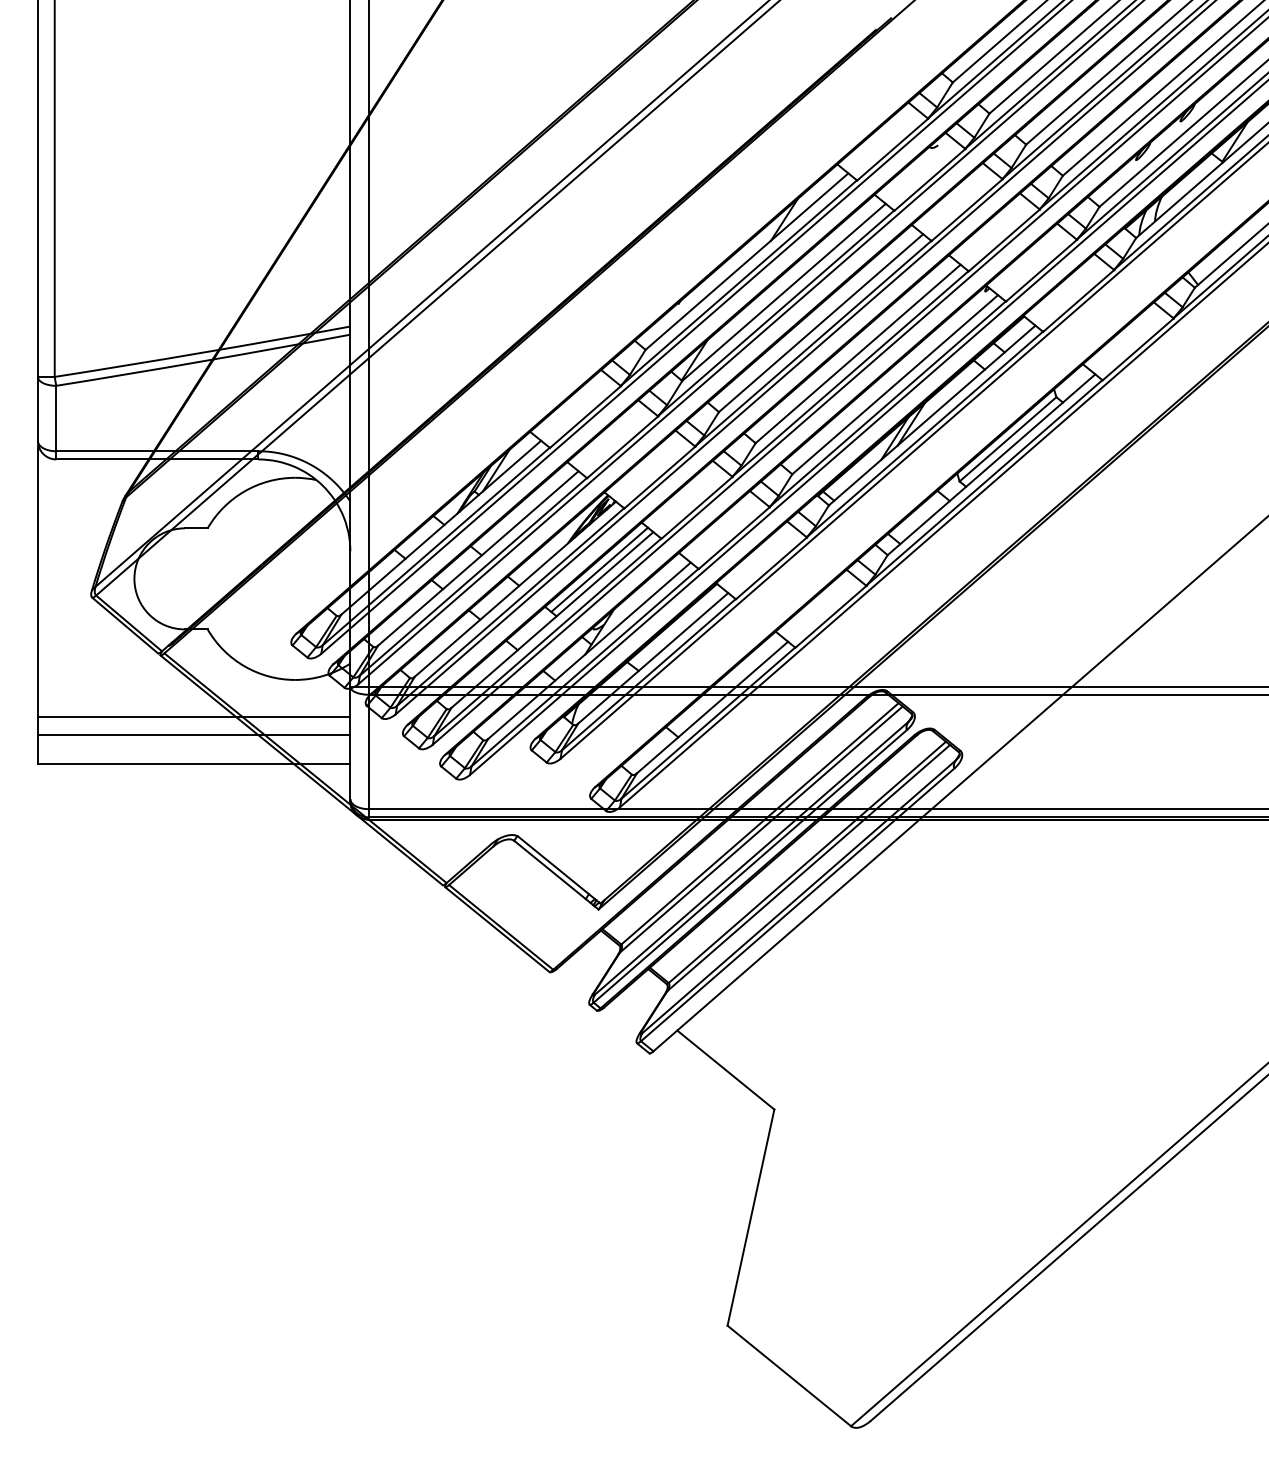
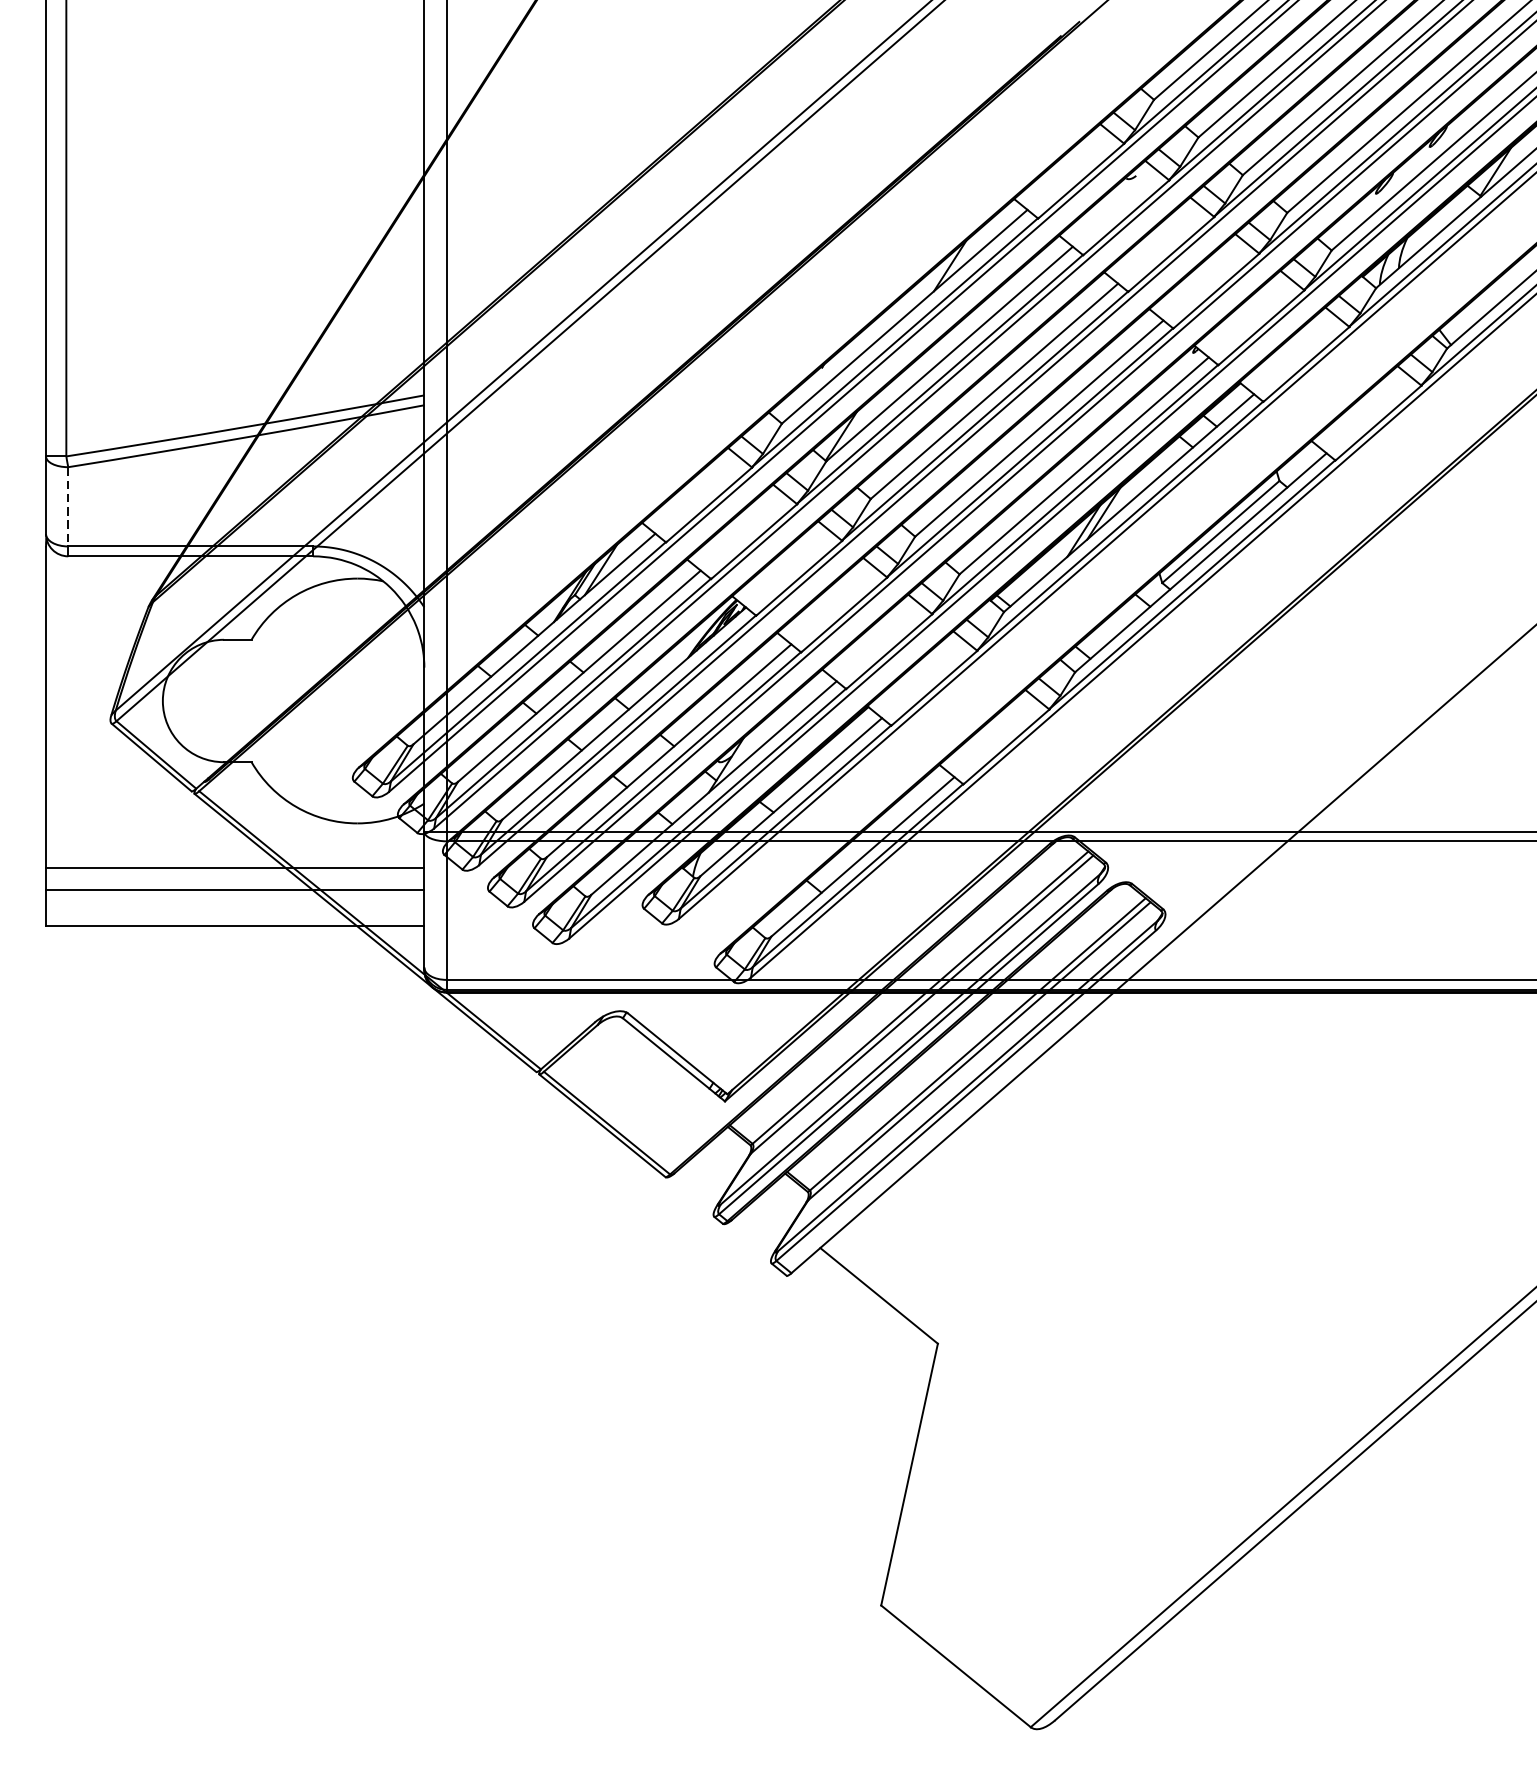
line: (56, 418) -> (68, 506), solid -> dashed
line: (599, 569) -> (726, 689), removed

